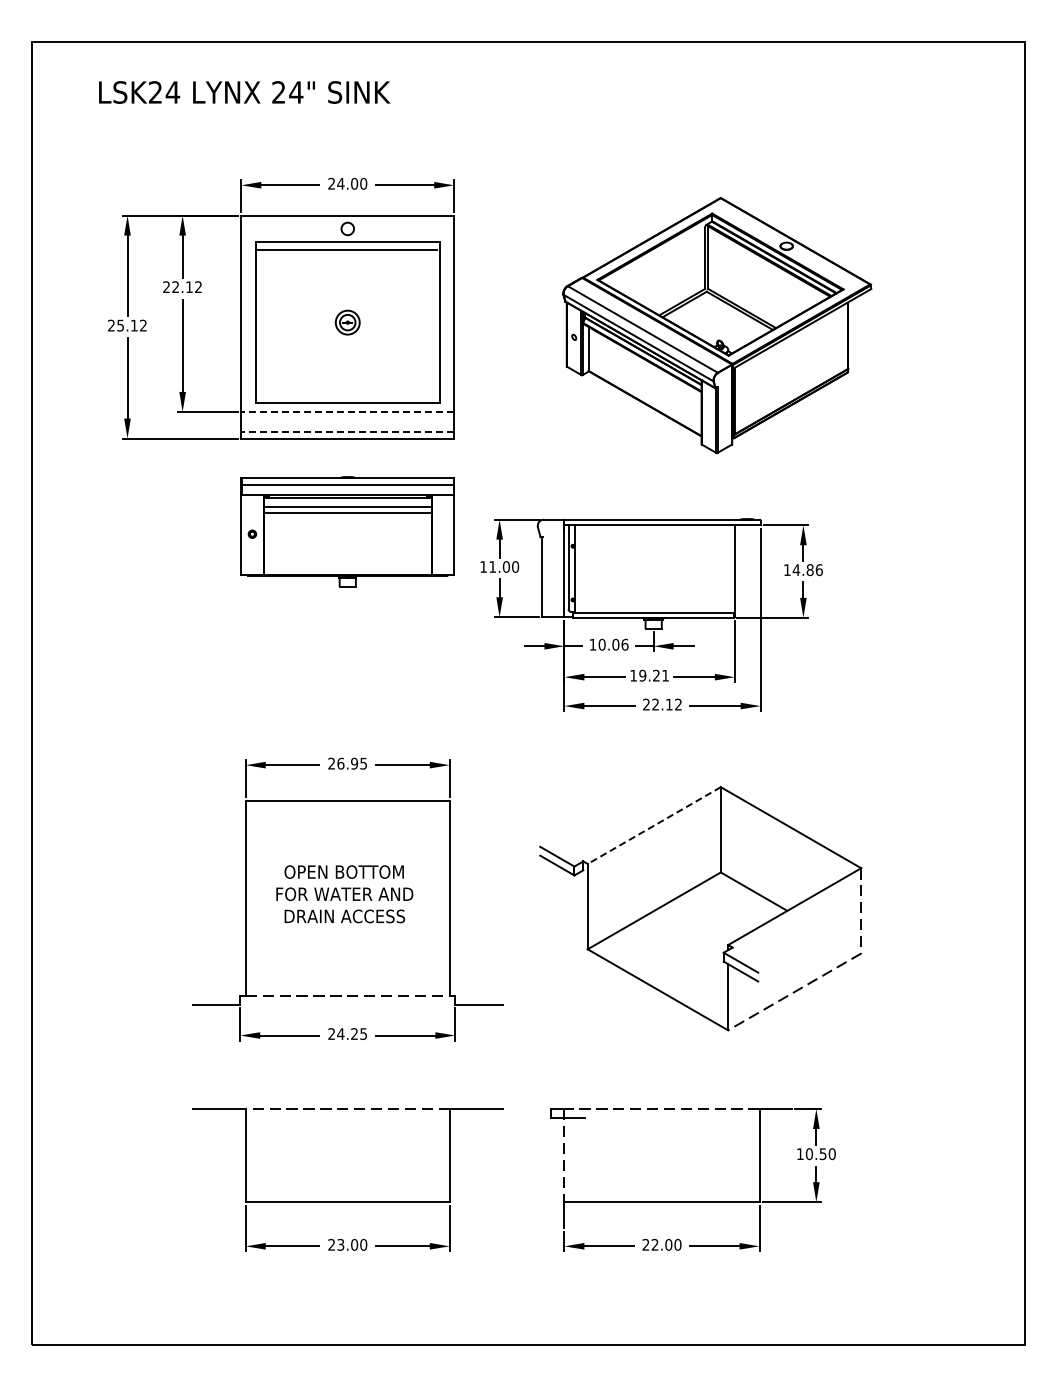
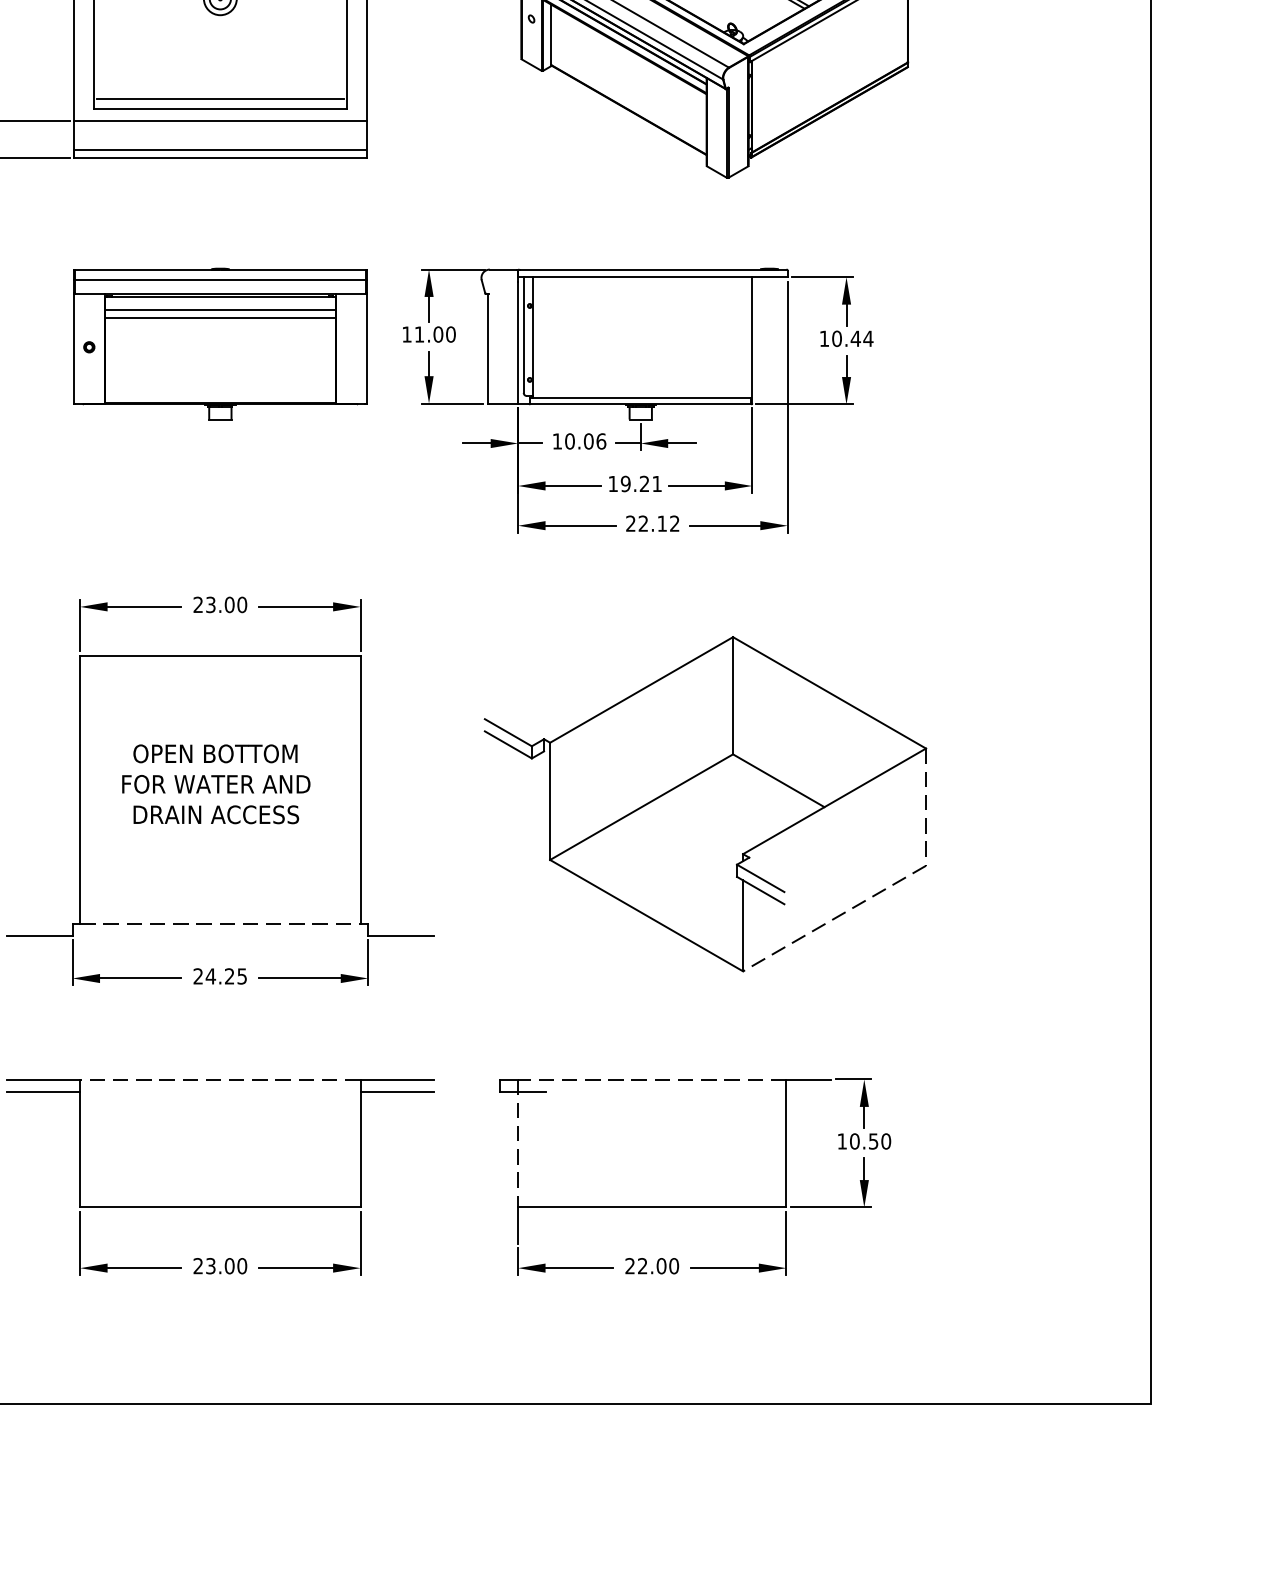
line: (347, 395) -> (219, 98), added
line: (347, 411) -> (219, 120), dashed -> solid
line: (347, 432) -> (219, 149), dashed -> solid
part: (347, 531) -> (219, 343), moved
text: (807, 570) -> (852, 339), 14.86 -> 10.44
text: (352, 763) -> (226, 604), 26.95 -> 23.00
line: (654, 825) -> (641, 689), dashed -> solid
line: (218, 1117) -> (42, 1091), added
line: (475, 1117) -> (395, 1091), added

